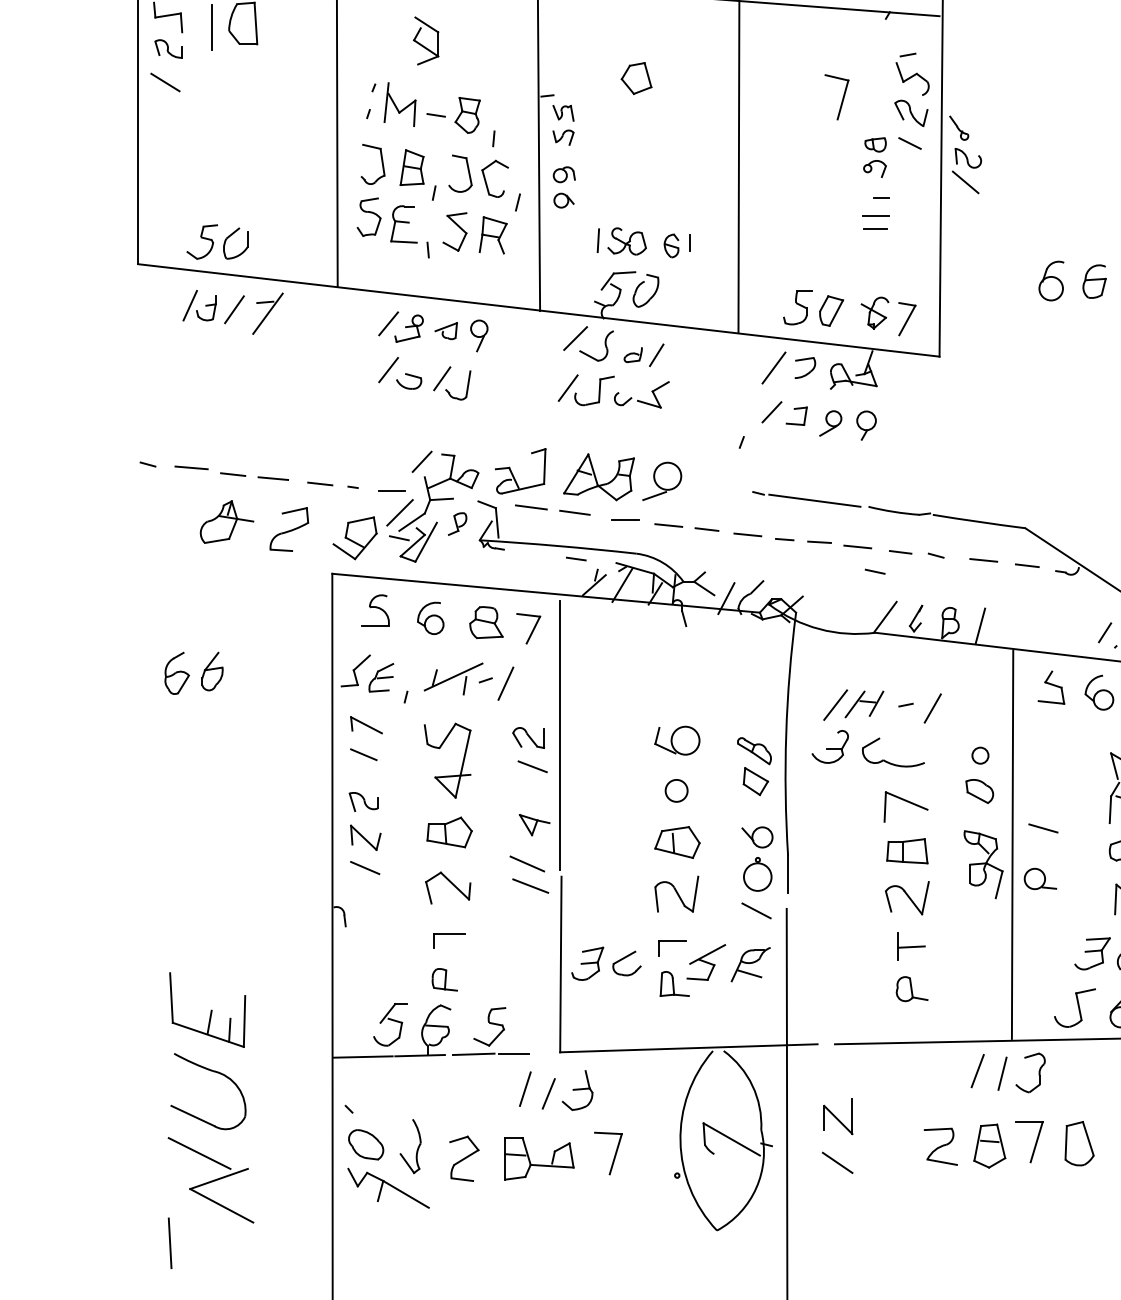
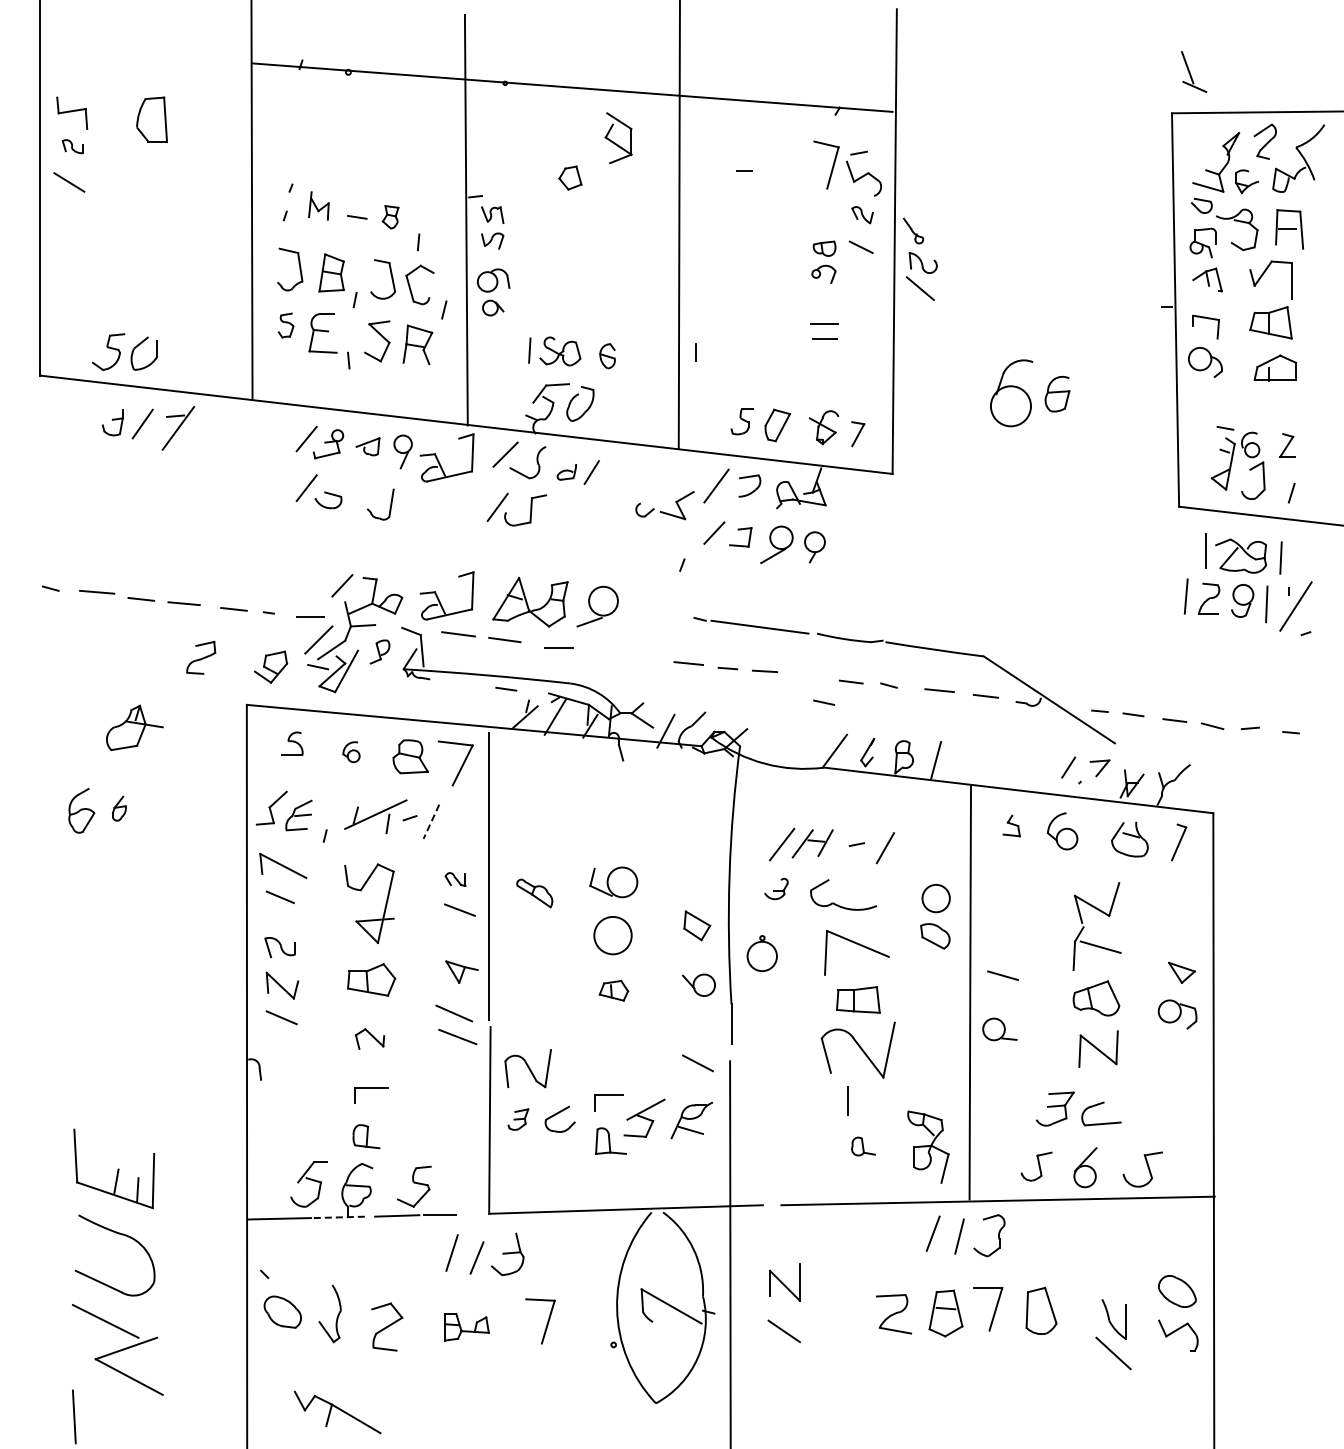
line: (211, 27) -> (118, 123), removed
part: (426, 41) -> (618, 138), moved
part: (168, 48) -> (72, 146), size x0.7
part: (636, 77) -> (570, 177), size x0.7
part: (842, 97) -> (832, 165), moved
part: (399, 104) -> (318, 205), size x0.6
part: (911, 112) -> (862, 214), size x0.6
part: (467, 114) -> (390, 216), size x0.6
part: (564, 174) -> (493, 280), size x1.4
line: (881, 198) -> (744, 170), moved
part: (369, 217) -> (286, 325), size x0.6
line: (689, 242) -> (695, 352), moved
part: (1051, 280) -> (1011, 393), size x1.6
line: (190, 305) -> (95, 419), removed
part: (797, 307) -> (741, 421), size x0.7
part: (906, 319) -> (857, 434), size x0.7
part: (513, 344) -> (439, 461), added
line: (442, 378) -> (363, 497), removed
part: (640, 400) -> (663, 511), moved
part: (830, 423) -> (776, 545), size x1.4
part: (226, 521) -> (134, 727), moved
line: (668, 525) -> (604, 653), removed
part: (289, 529) -> (201, 657), size x0.7
line: (707, 529) -> (645, 657), removed
part: (354, 538) -> (270, 667), size x0.7
line: (857, 546) -> (805, 675), removed
part: (375, 610) -> (292, 743), size x0.7
part: (430, 617) -> (351, 751), size x0.6
part: (528, 627) -> (455, 762), size x1.4
part: (212, 671) -> (119, 808), size x0.6
line: (505, 683) -> (431, 821), solid -> dashed
part: (1051, 687) -> (1011, 825), size x0.6
part: (365, 724) -> (282, 865), size x1.4
part: (528, 737) -> (455, 879), size x0.6
part: (830, 746) -> (776, 888), size x0.6
part: (754, 751) -> (534, 893), moved
circle: (979, 754) -> (935, 897), size x1.6
circle: (676, 790) -> (612, 935), size x1.6
part: (905, 806) -> (856, 952), size x1.4
part: (677, 842) -> (613, 990), size x0.6
part: (983, 863) -> (928, 1146), moved
part: (757, 874) -> (761, 953), moved
part: (447, 887) -> (369, 1038), size x0.6
part: (676, 894) -> (527, 1068), moved
part: (907, 897) -> (858, 1049), size x1.6
line: (911, 946) -> (862, 1101), removed
part: (587, 963) -> (518, 1119), size x0.6
part: (912, 989) -> (863, 1146), size x0.7
part: (1074, 1007) -> (1036, 1166), size x0.7
line: (420, 1055) -> (340, 1217), solid -> dashed
part: (538, 1159) -> (466, 1327), size x0.6
part: (388, 1188) -> (337, 1412), moved

